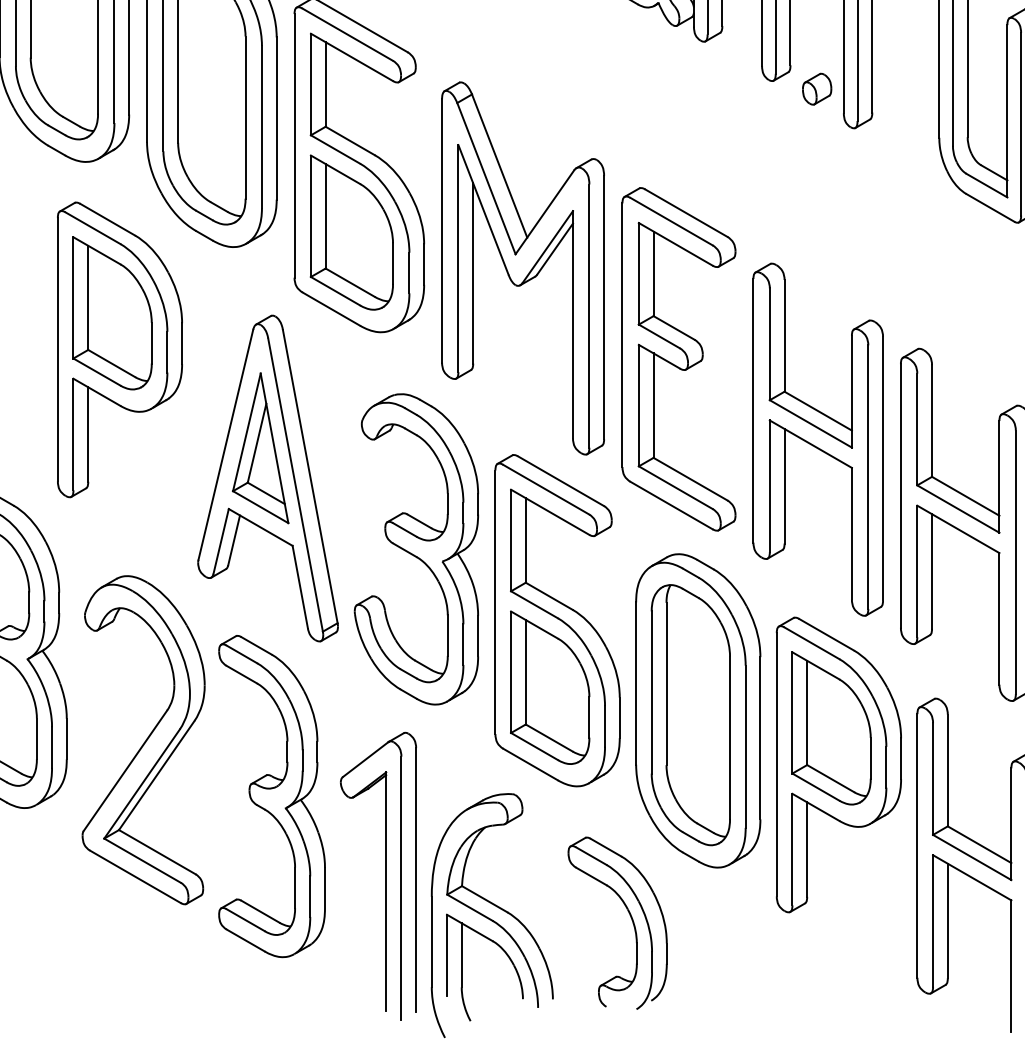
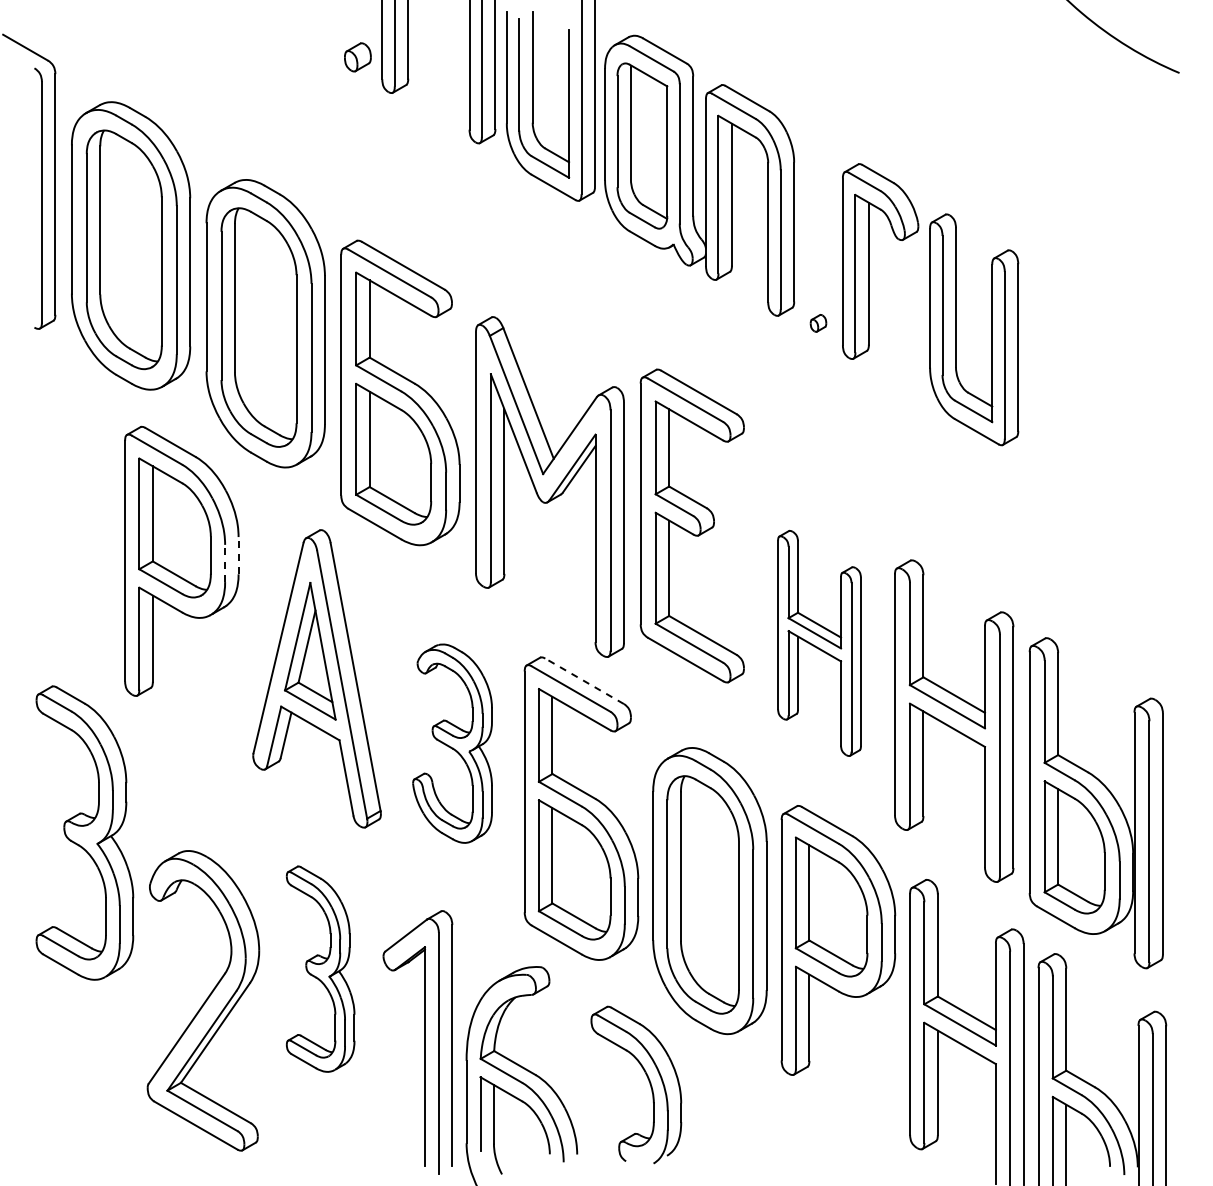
part: (817, 89) -> (818, 323), size x0.6
line: (182, 343) -> (238, 555), solid -> dashed
line: (167, 352) -> (225, 563), solid -> dashed
part: (678, 358) -> (691, 525), moved
part: (818, 439) -> (819, 643), size x0.7
line: (560, 481) -> (584, 681), solid -> dashed
part: (416, 549) -> (452, 743), size x0.7
part: (143, 739) -> (203, 1000), moved
part: (271, 795) -> (320, 968), size x0.7

